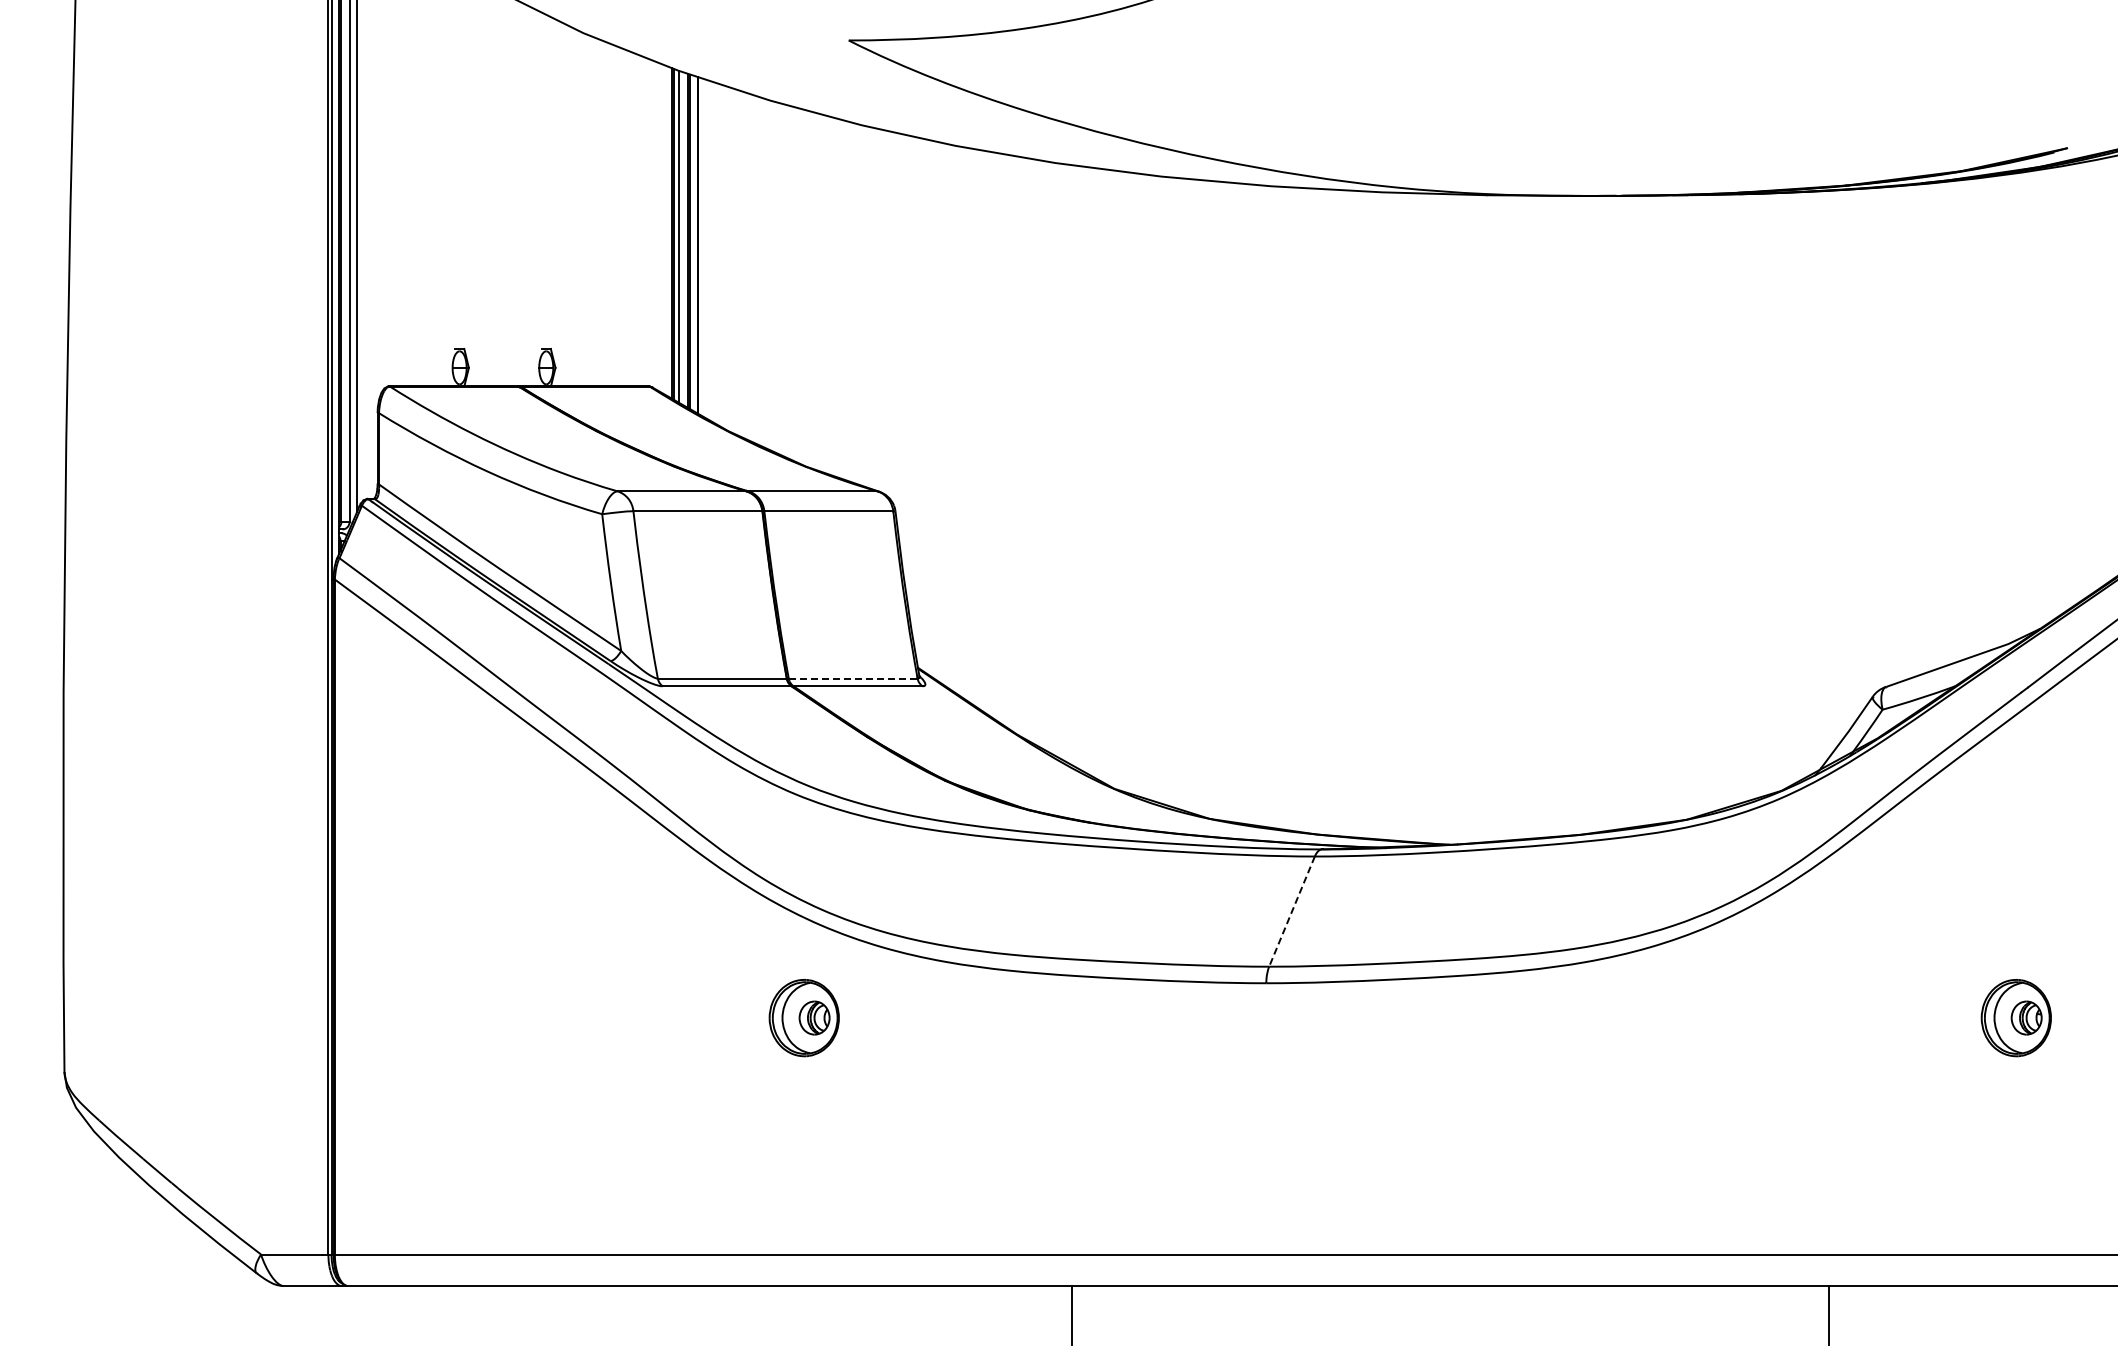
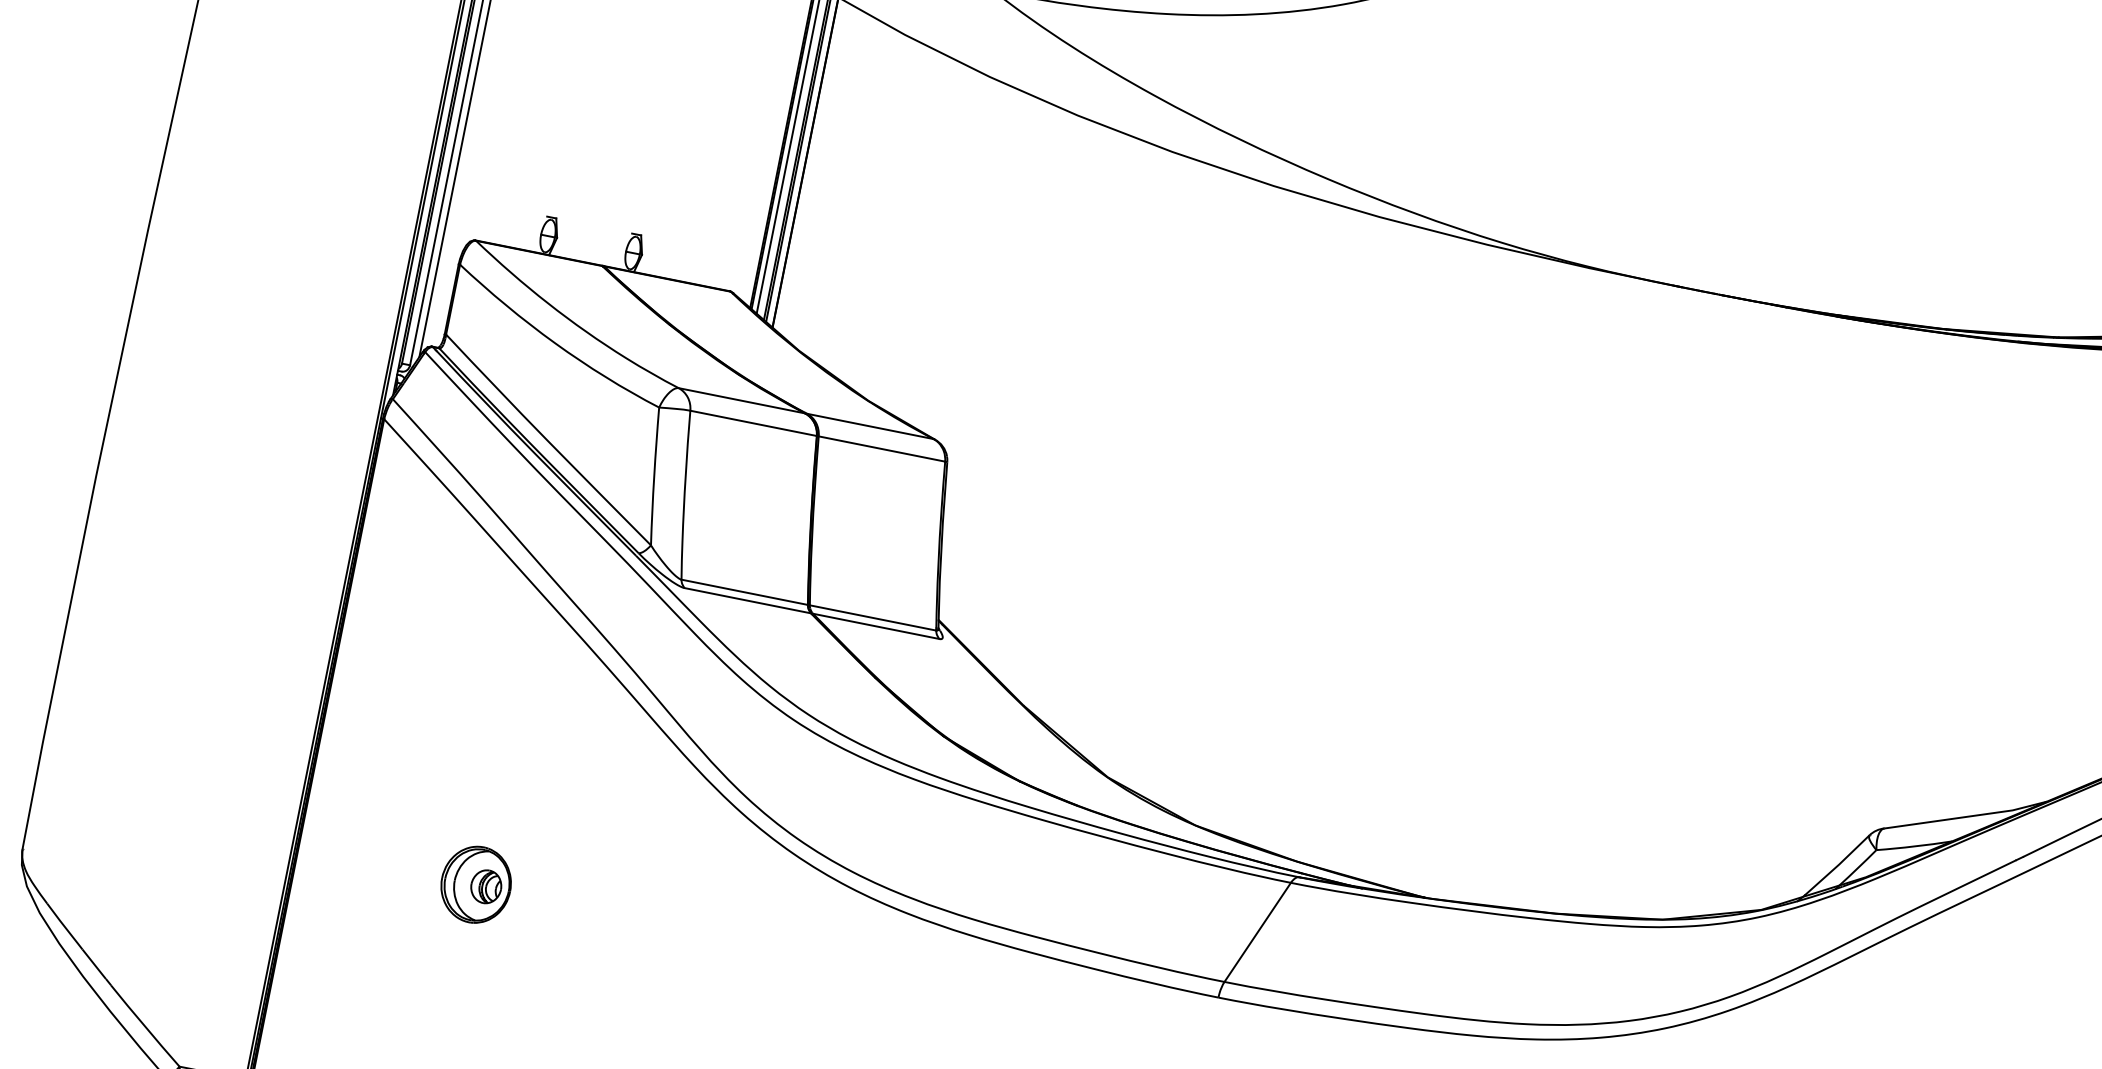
line: (853, 678) -> (873, 617), dashed -> solid
line: (1292, 911) -> (1258, 932), dashed -> solid
part: (803, 1018) -> (475, 885), moved

